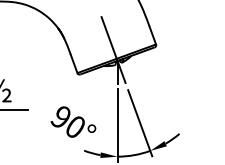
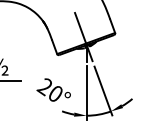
text: (58, 118) -> (43, 87), 90° -> 20°

